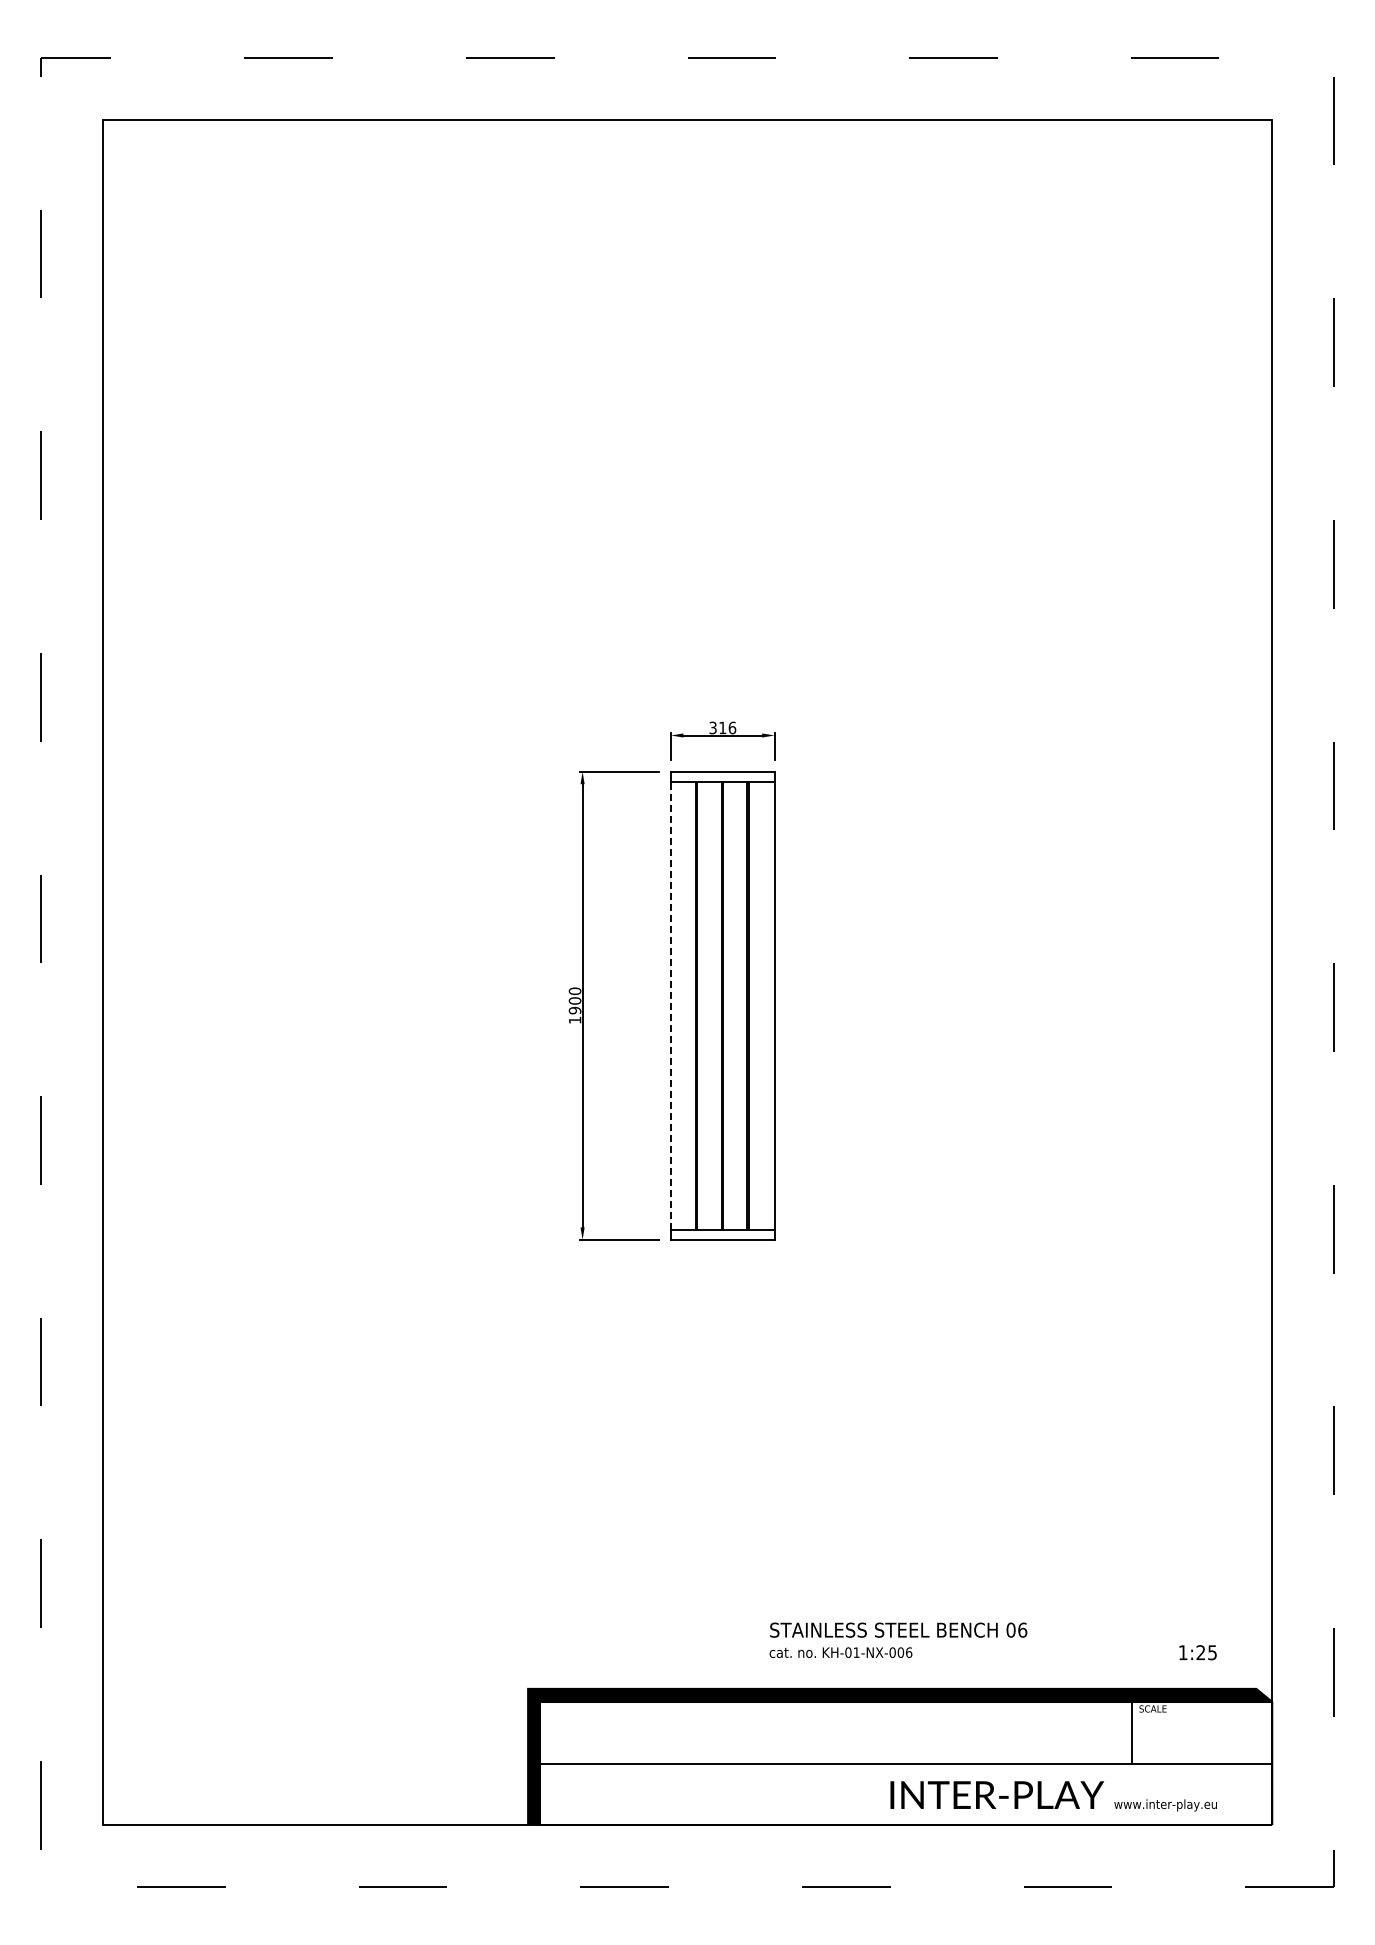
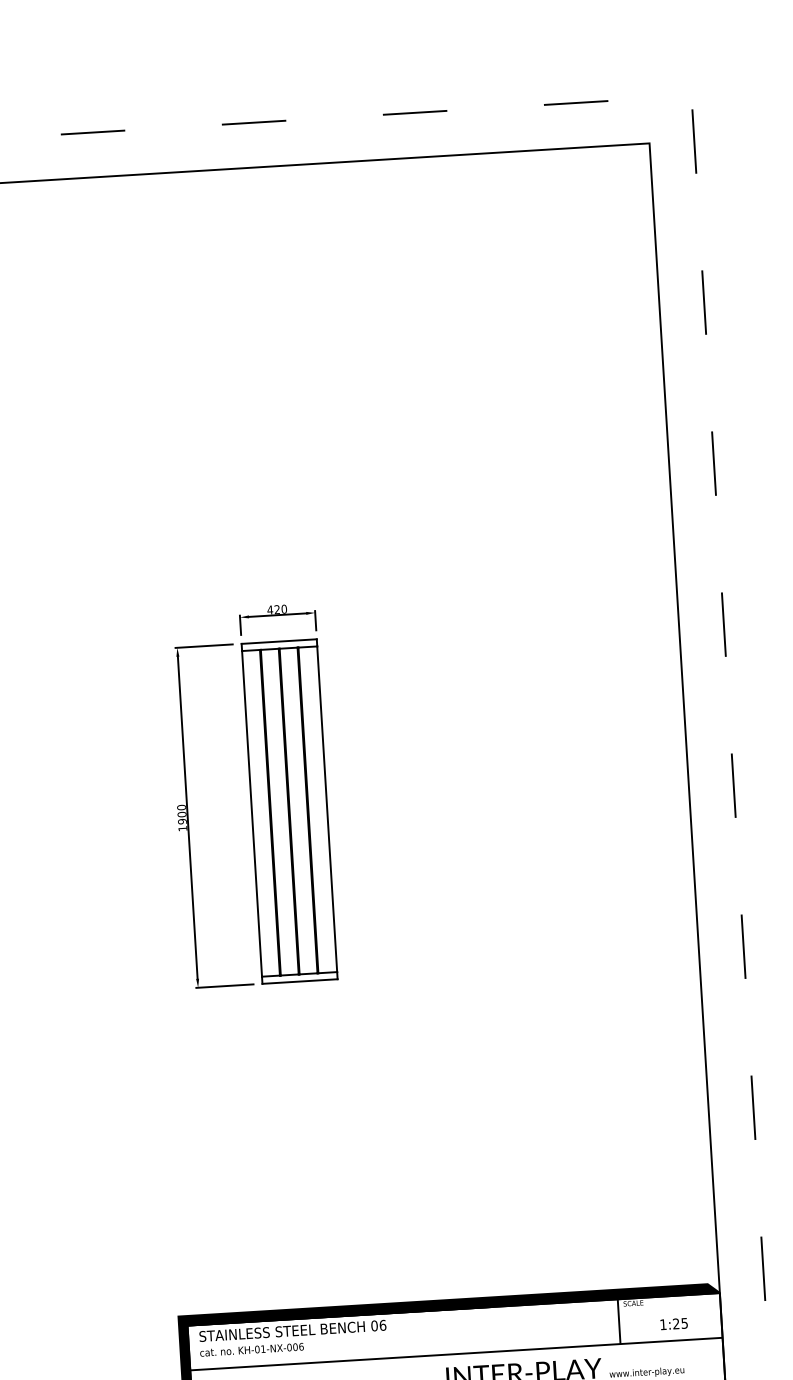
text: (722, 727) -> (277, 609), 316 -> 420
line: (671, 1005) -> (252, 813), dashed -> solid
text: (898, 1639) -> (293, 1337), moved
text: (1197, 1652) -> (673, 1323), moved

